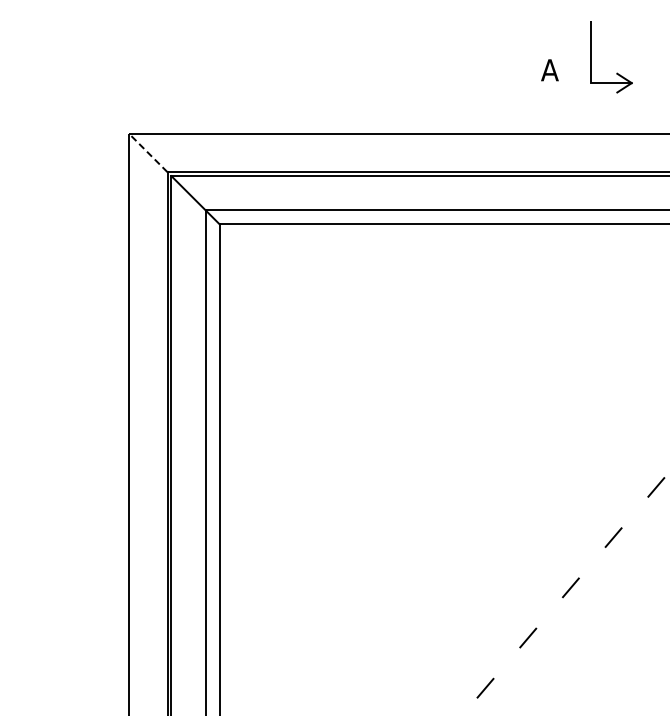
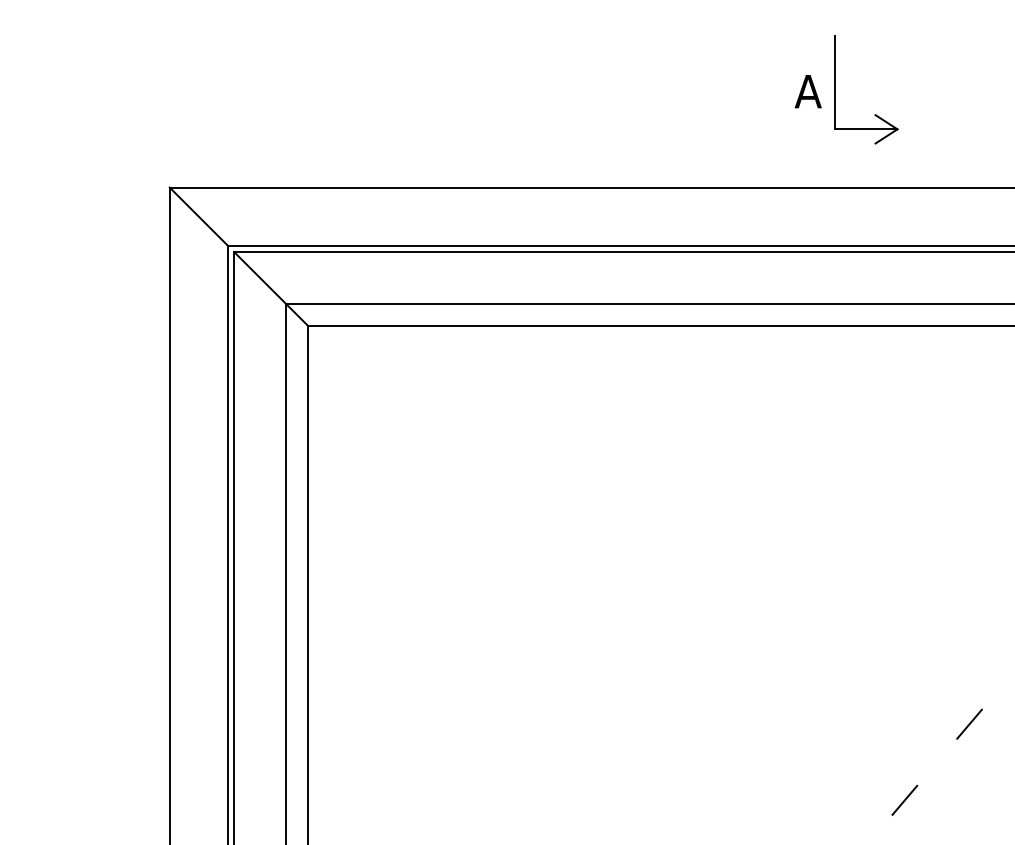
part: (617, 72) -> (875, 113), moved
line: (147, 152) -> (198, 216), dashed -> solid

